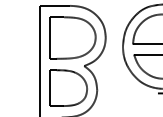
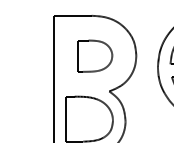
part: (72, 37) -> (94, 55), size x0.6

